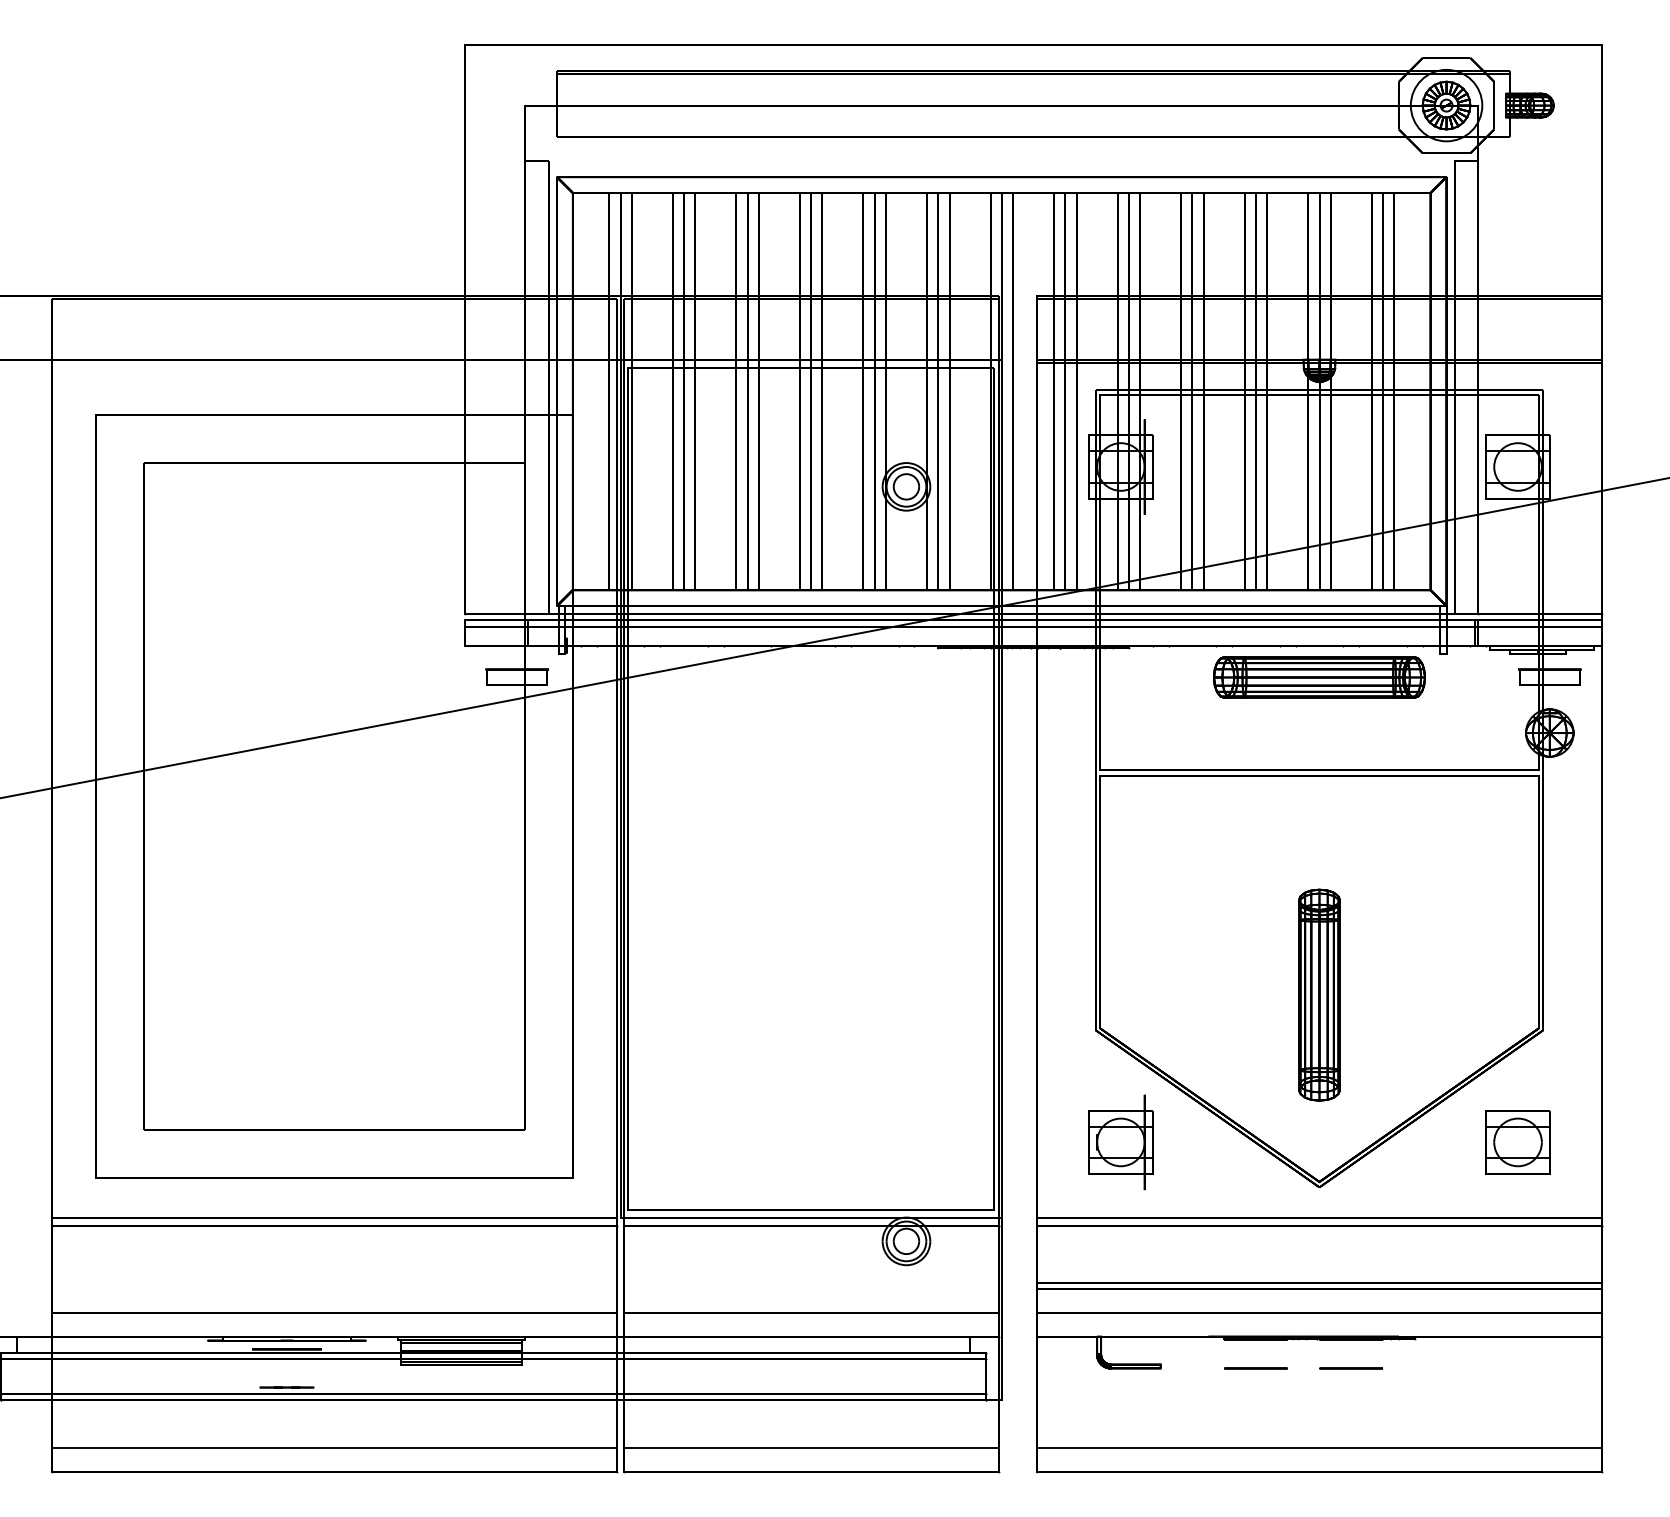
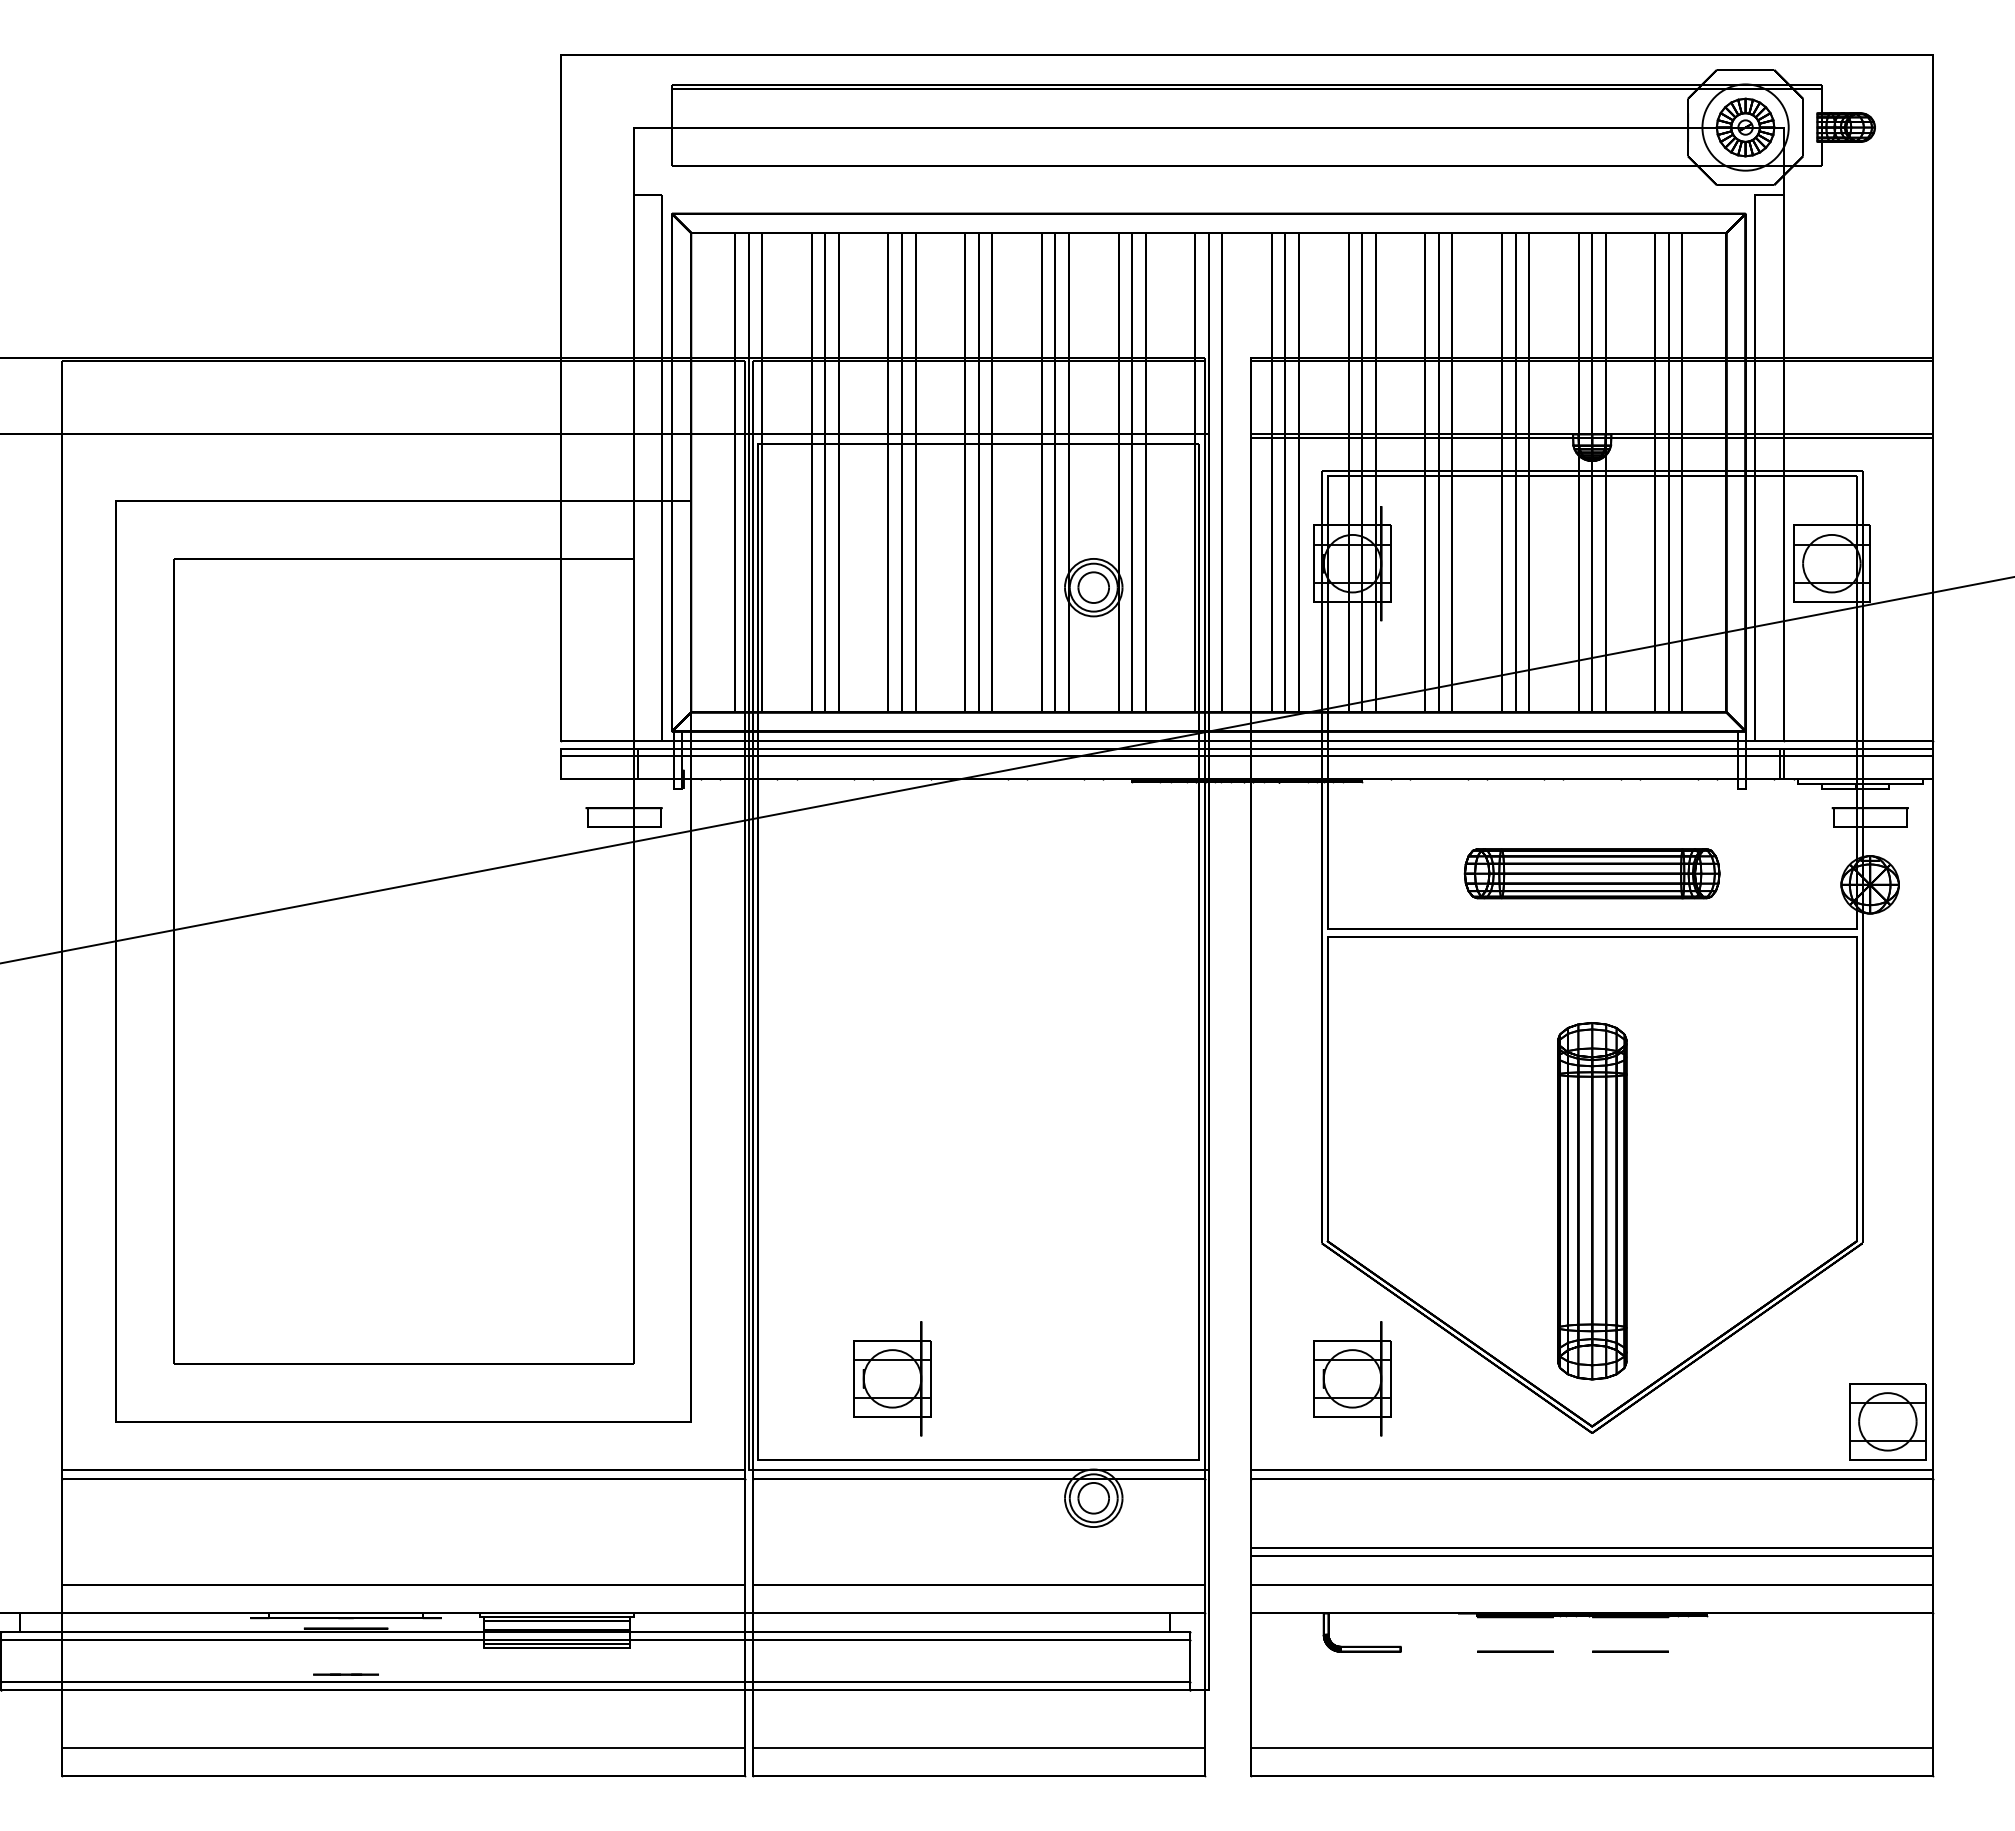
part: (1318, 677) -> (1591, 873), moved
part: (1318, 994) -> (1591, 1200), size x1.4
part: (739, 1142) -> (892, 1378), added
part: (1517, 1142) -> (1887, 1421), moved

